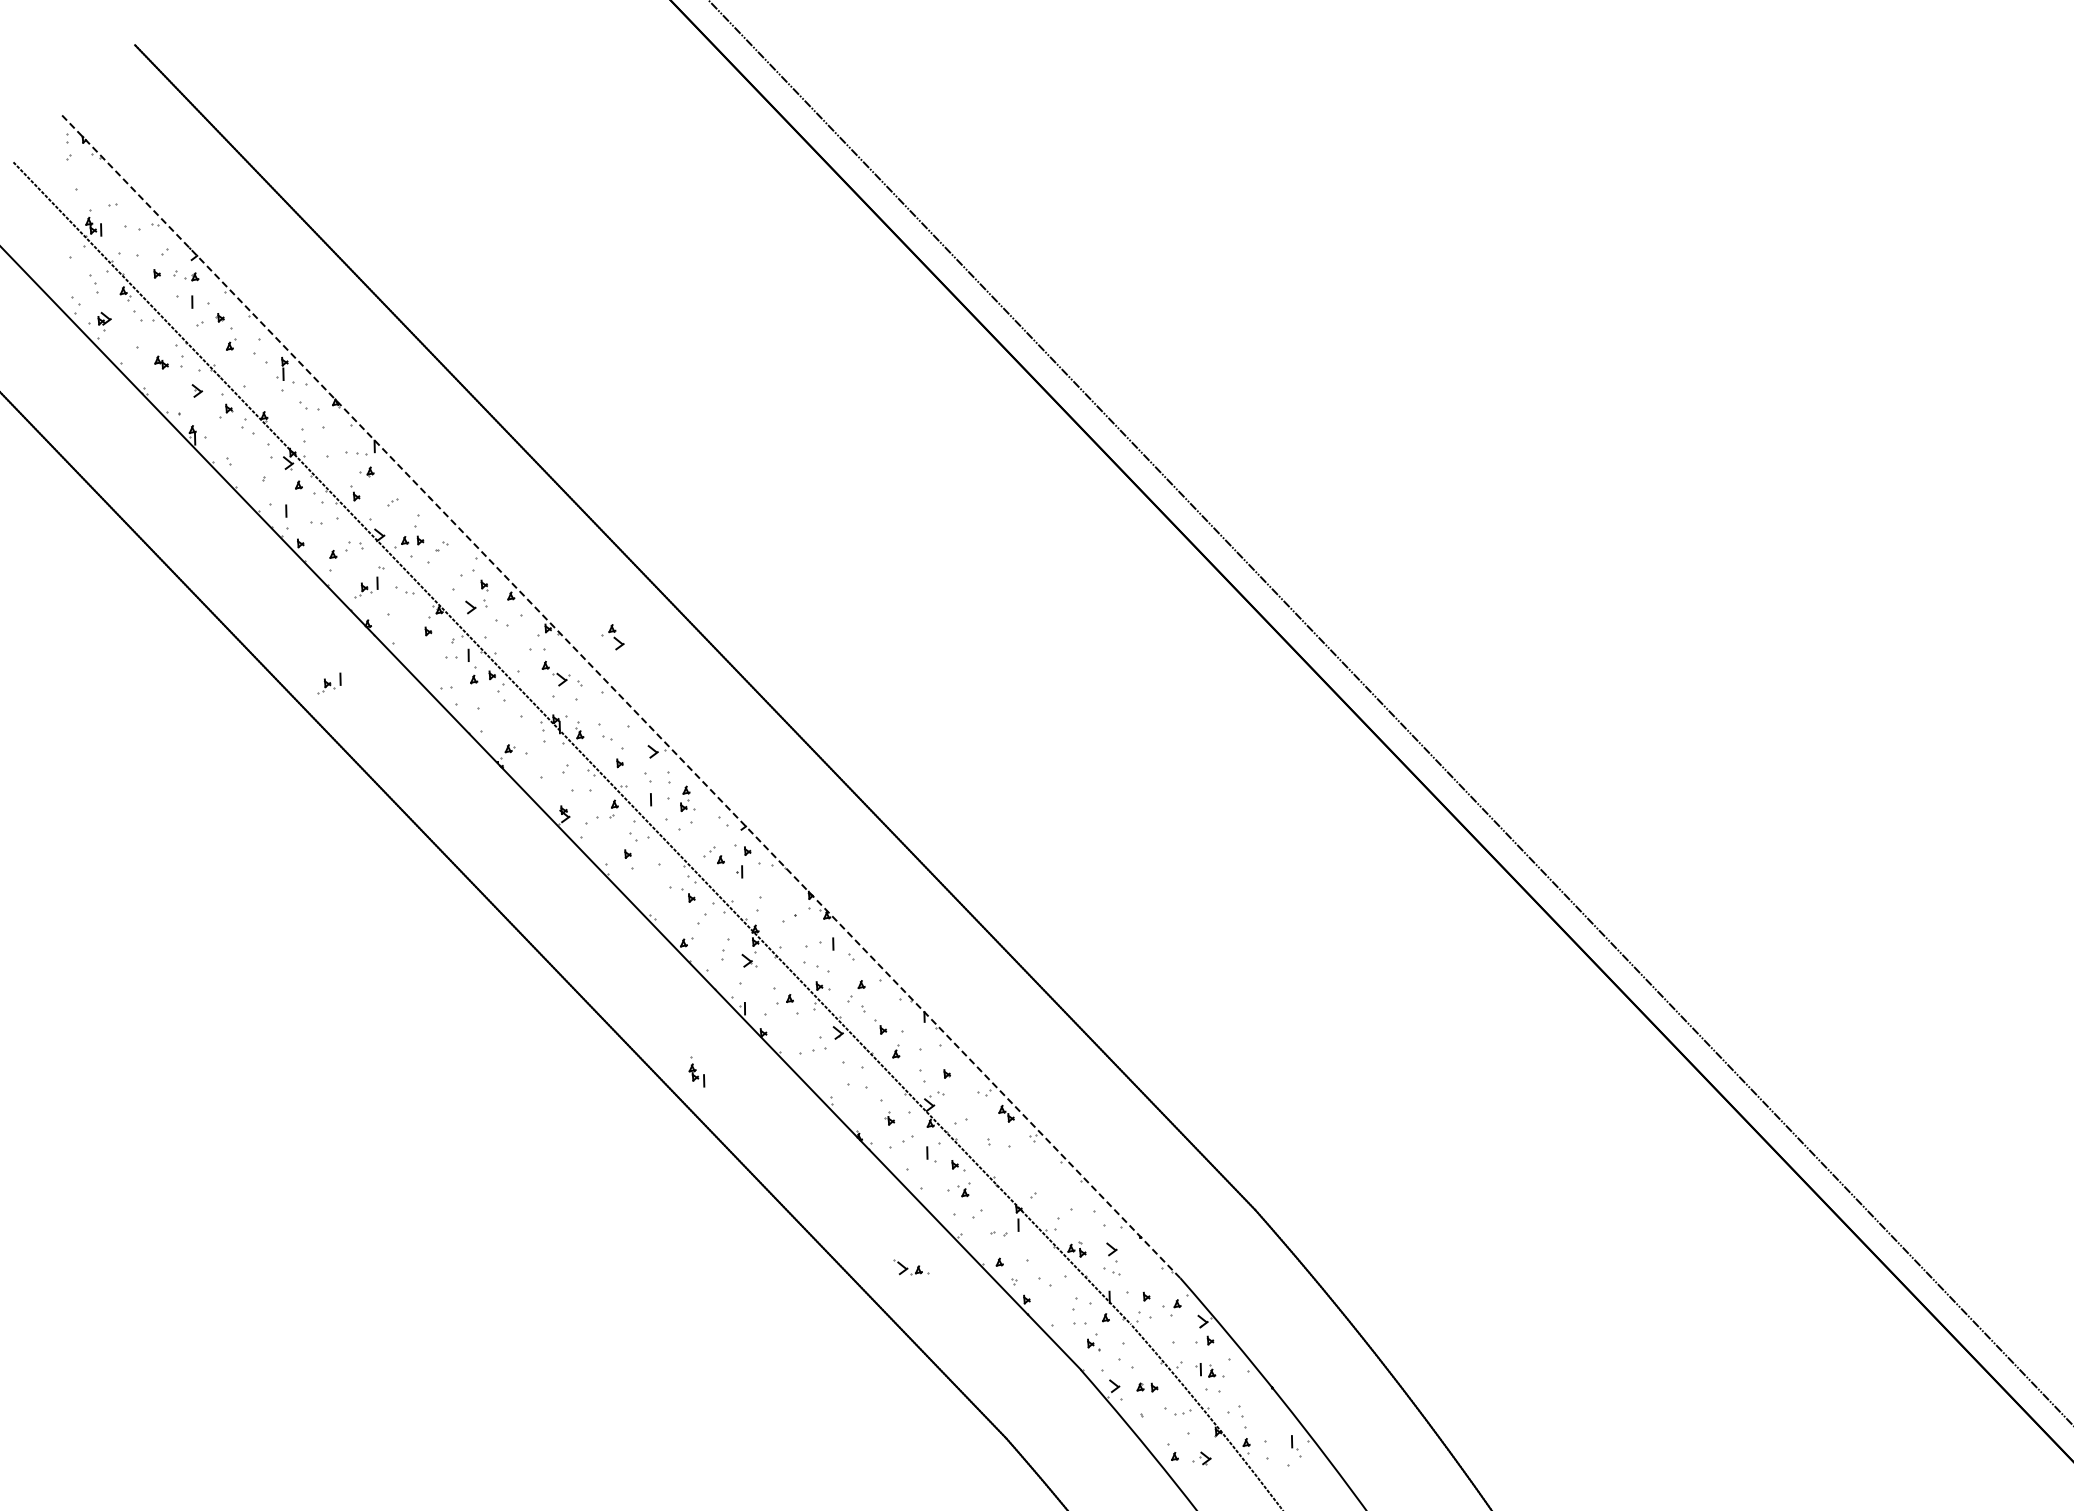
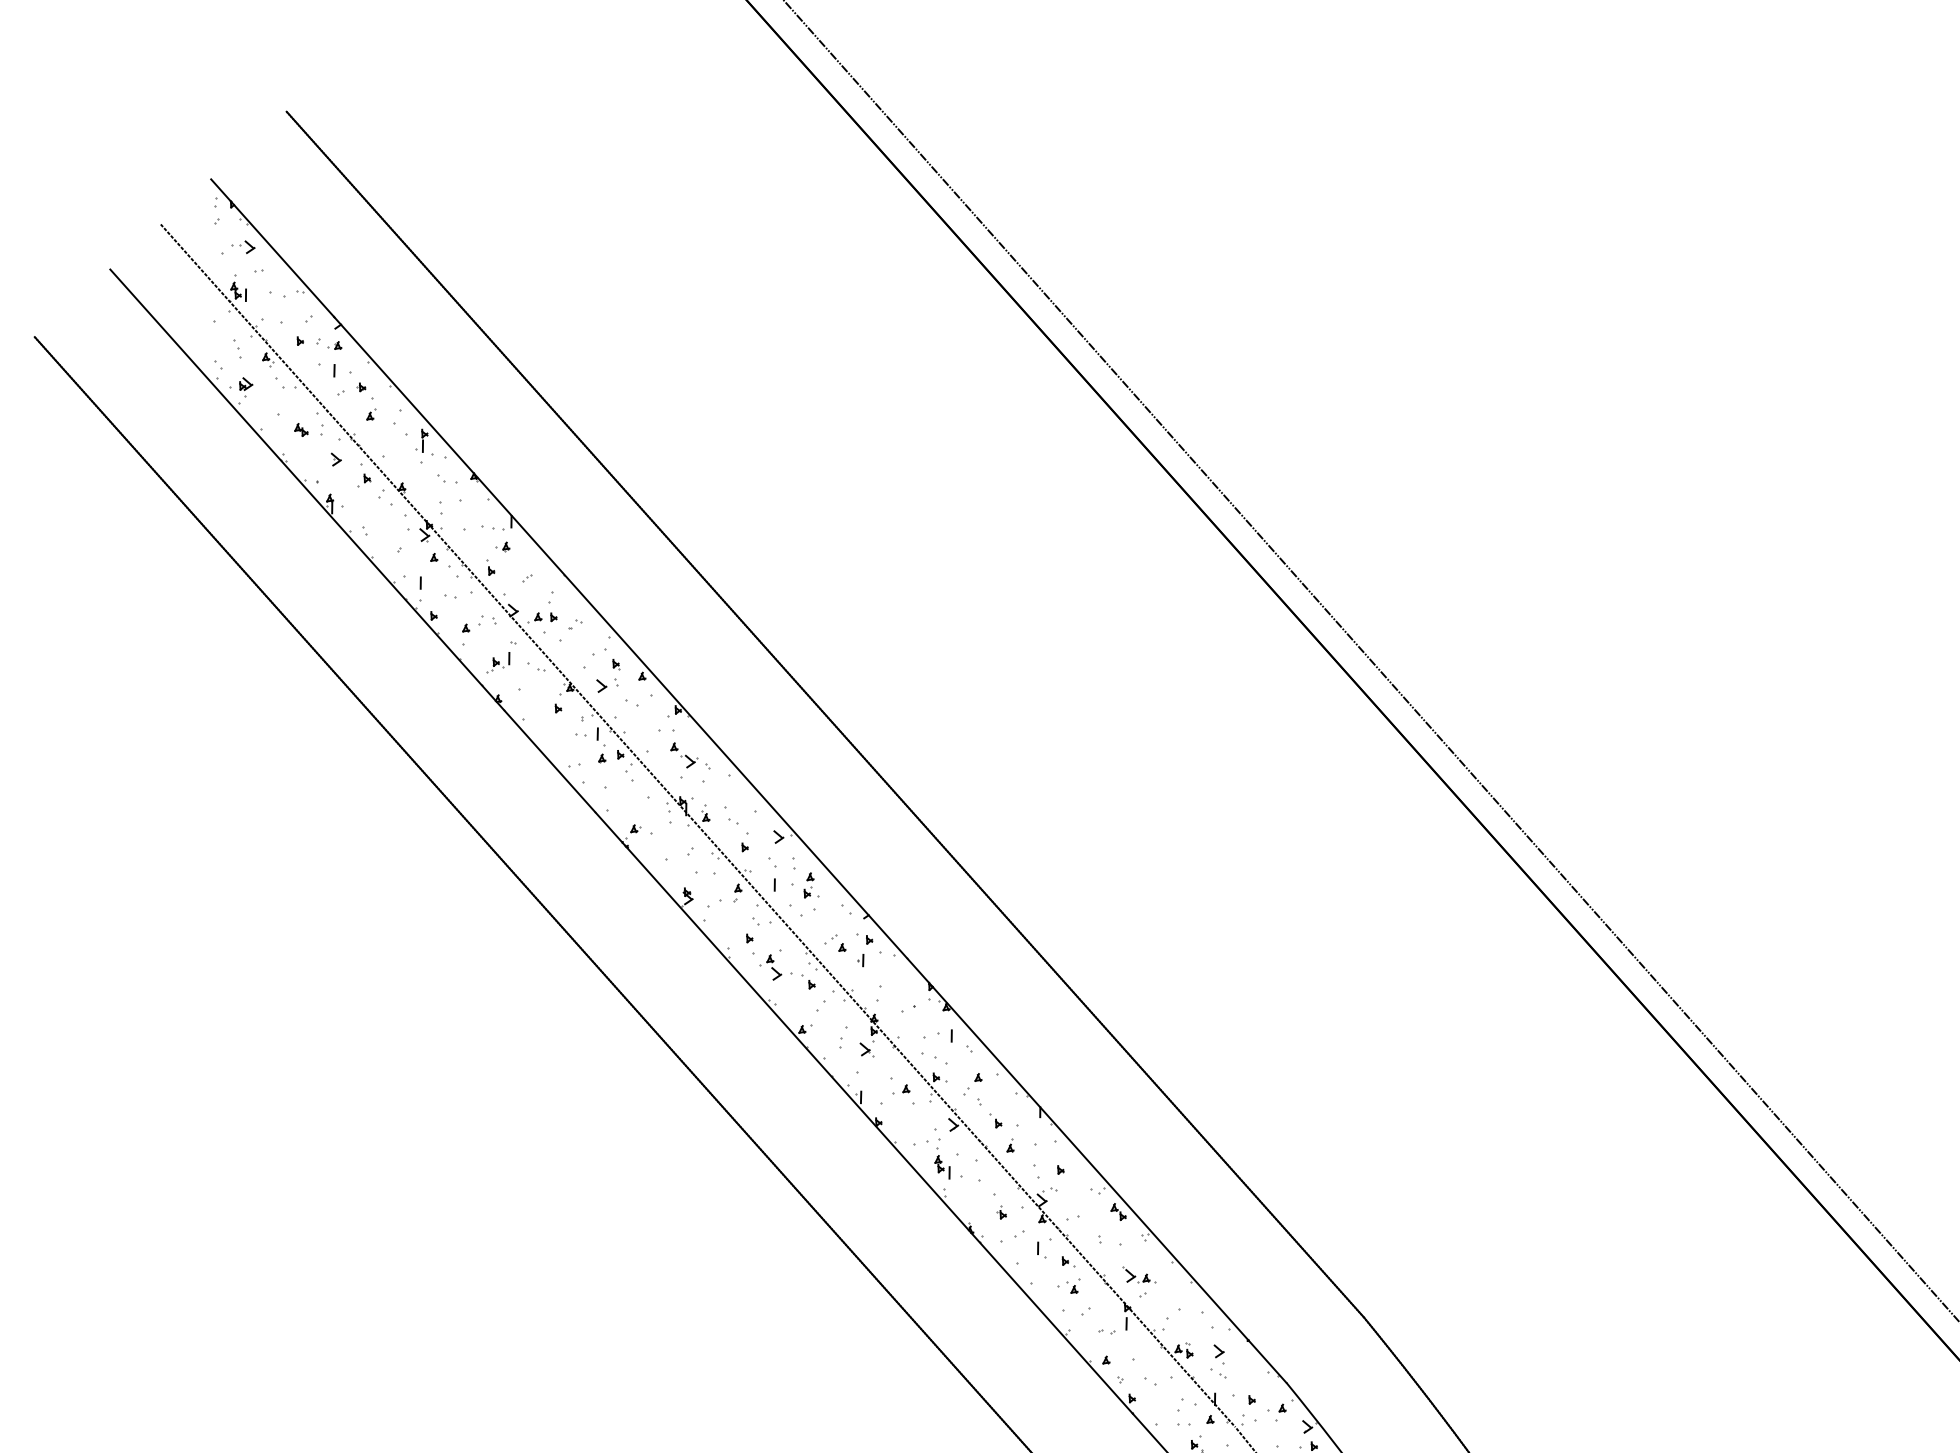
part: (96, 181) -> (243, 246), added
part: (612, 637) -> (770, 967), moved
part: (329, 683) -> (457, 757), removed
line: (621, 696) -> (749, 780), dashed -> solid
part: (696, 1071) -> (942, 1163), moved
part: (911, 1267) -> (1139, 1275), moved

